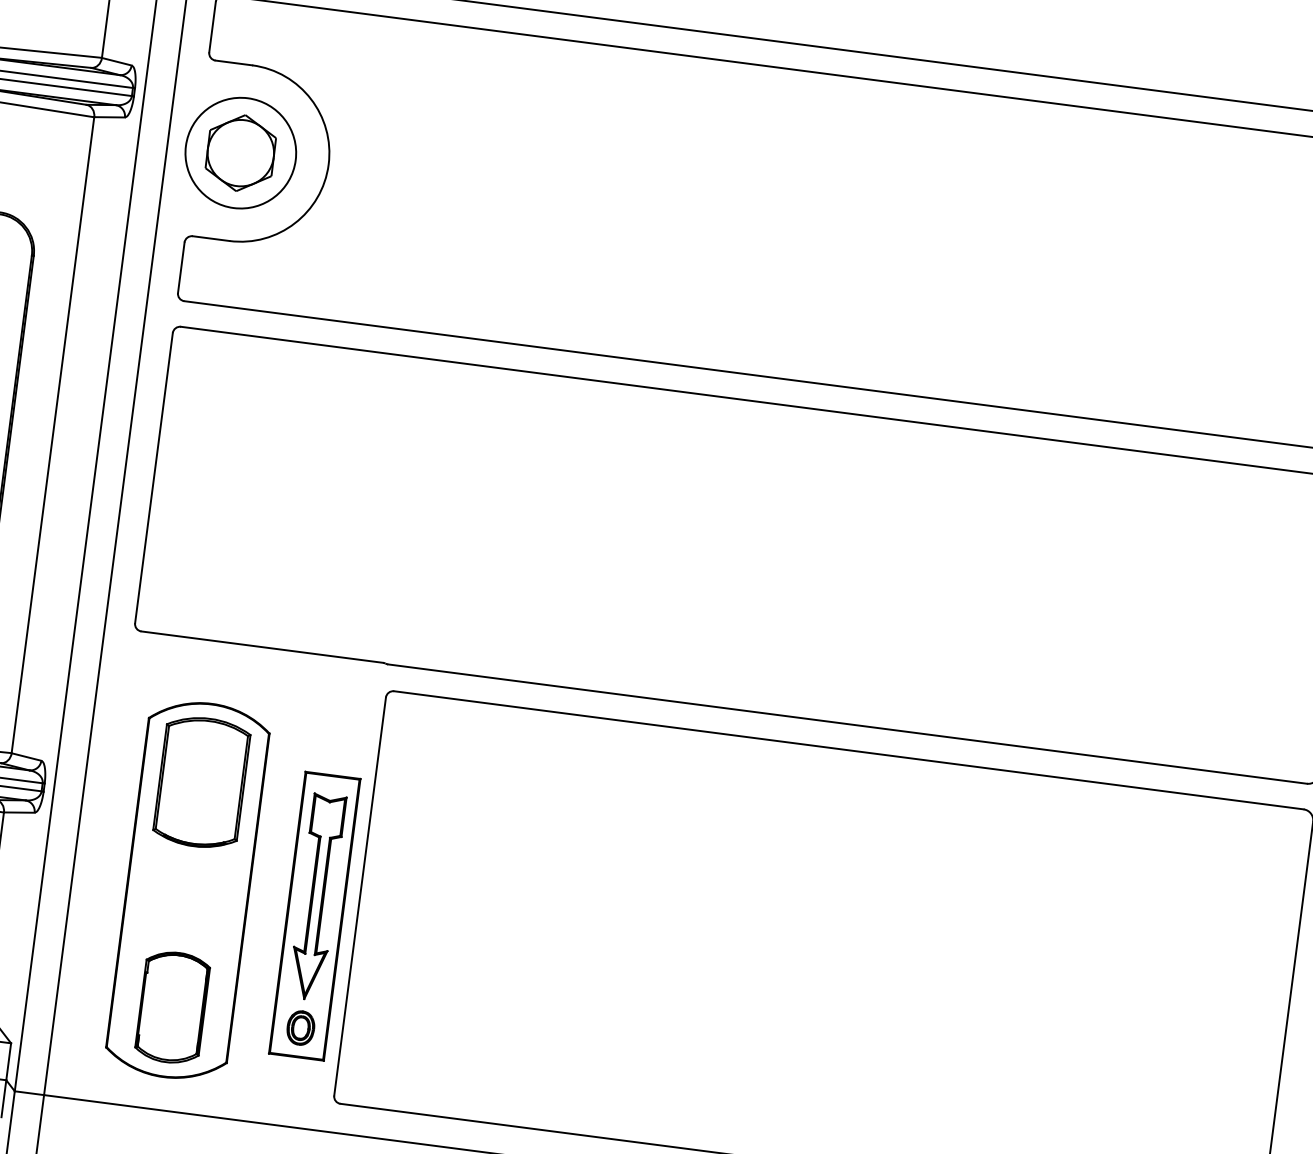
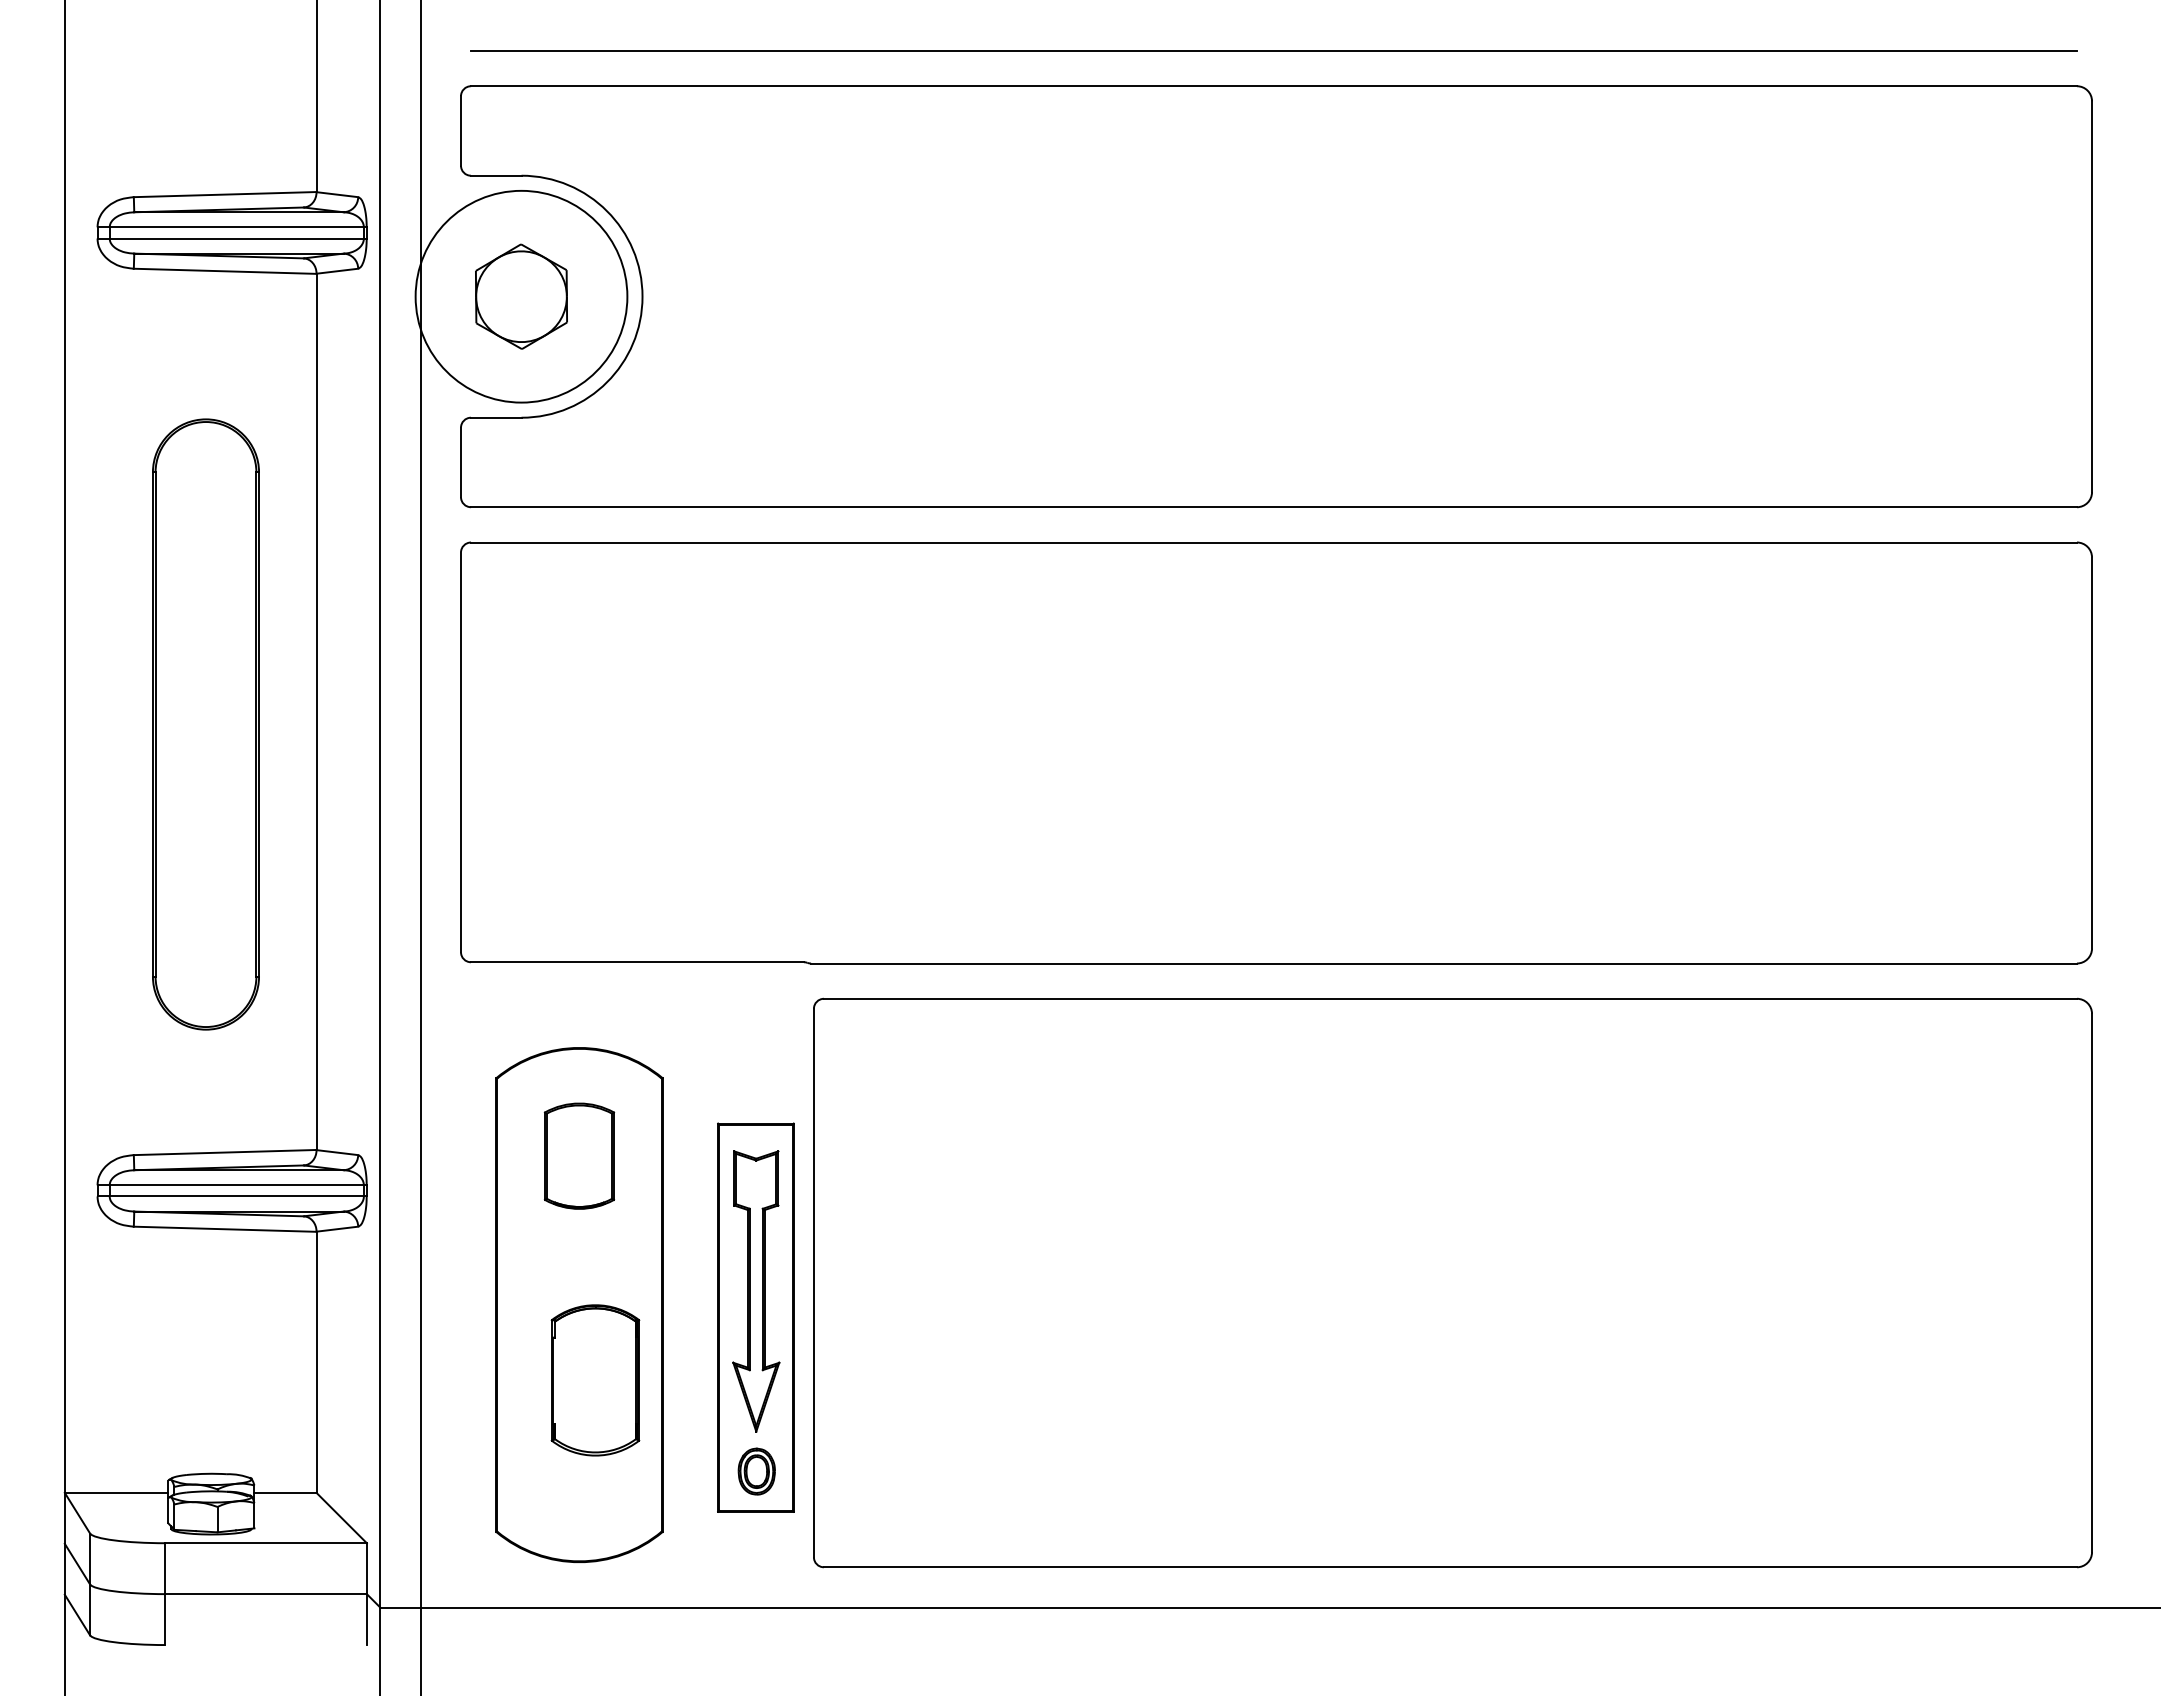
circle: (240, 153) -> (521, 296), size x1.4
part: (201, 781) -> (579, 1155), size x0.6
part: (172, 1007) -> (595, 1380), moved

